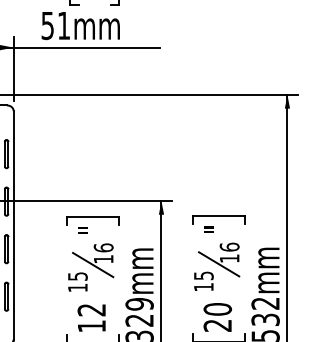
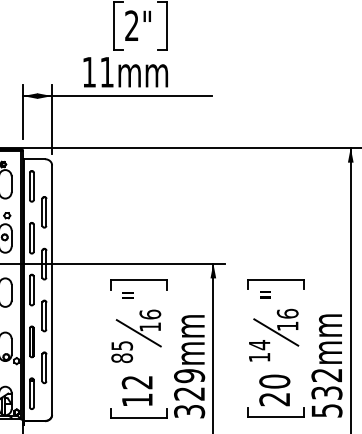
text: (47, 25) -> (88, 72), 51mm -> 11mm
text: (203, 276) -> (259, 345), 15 -> 14
text: (78, 288) -> (122, 358), 15 -> 85

